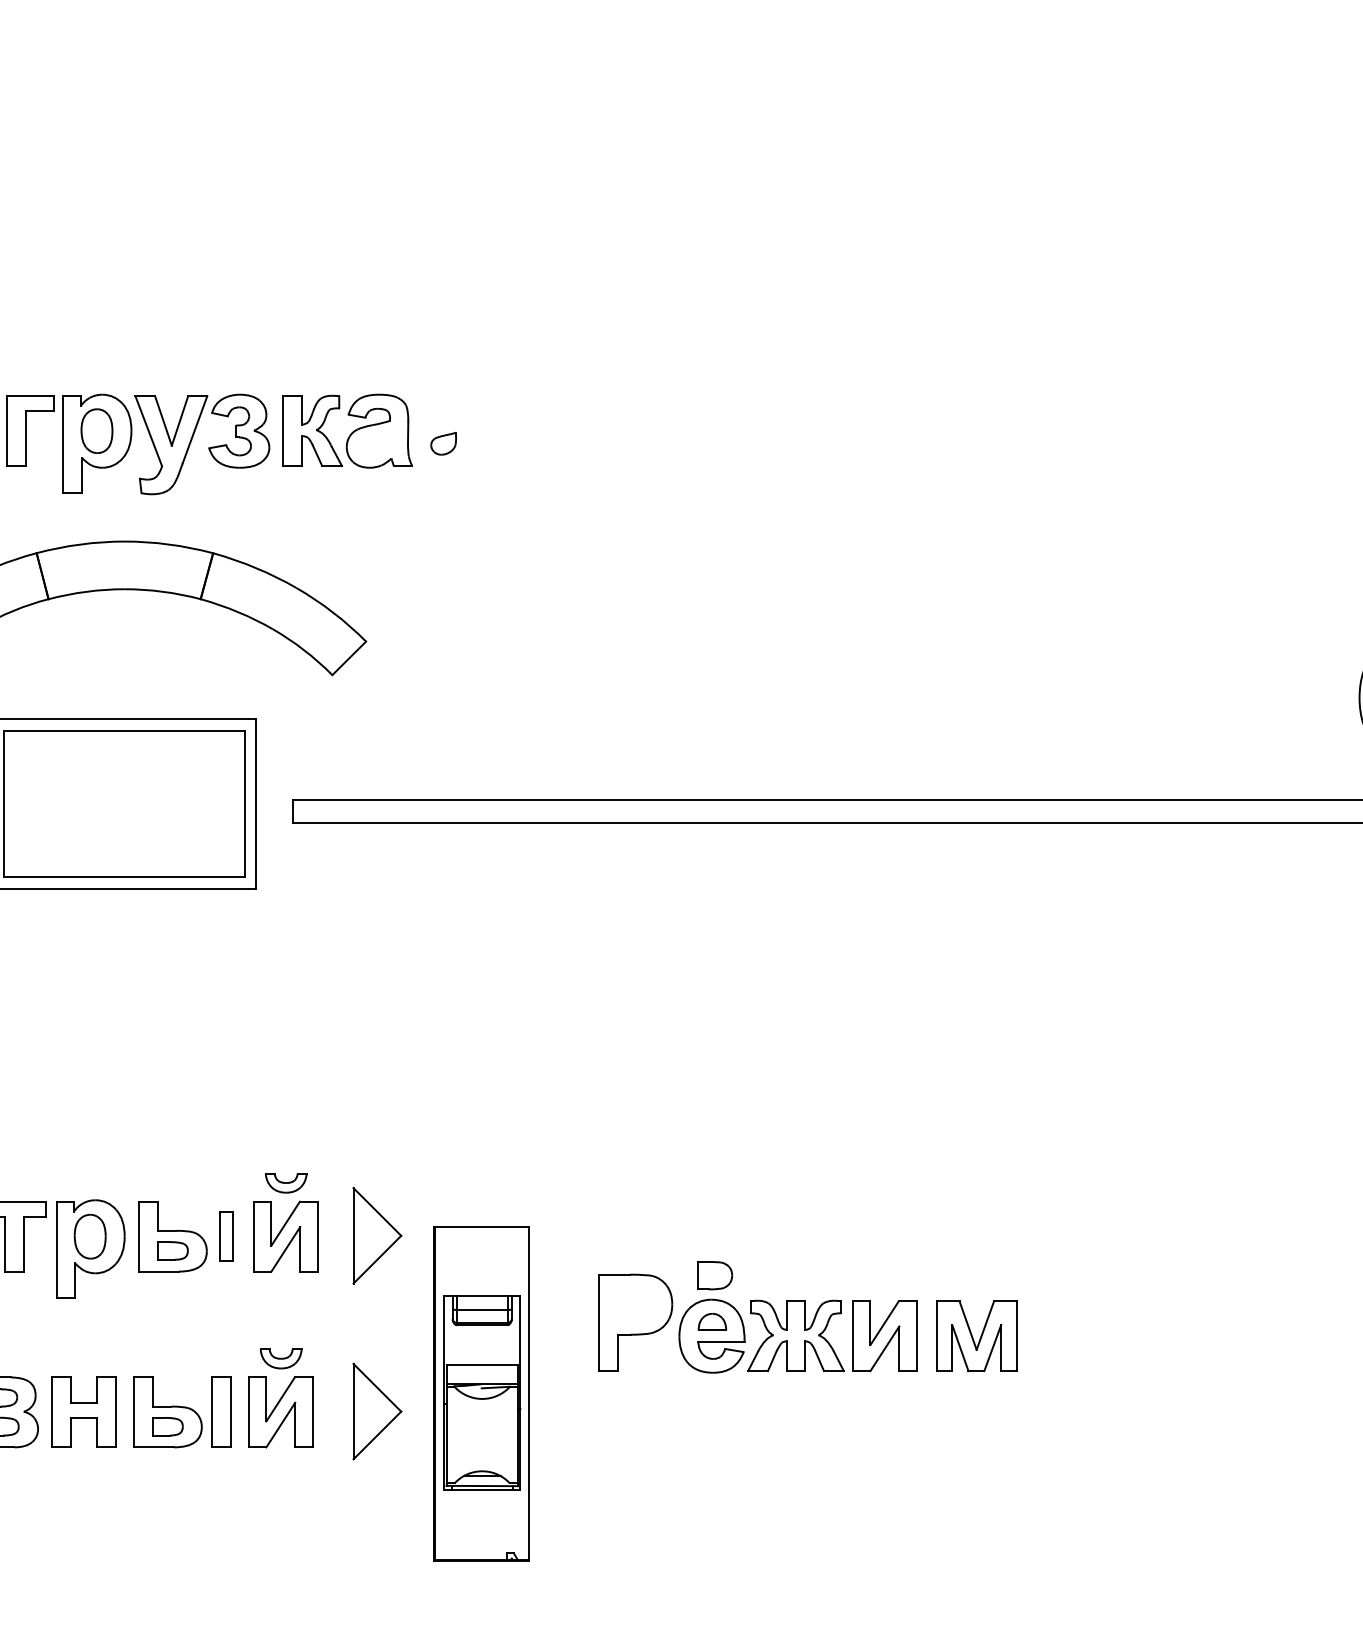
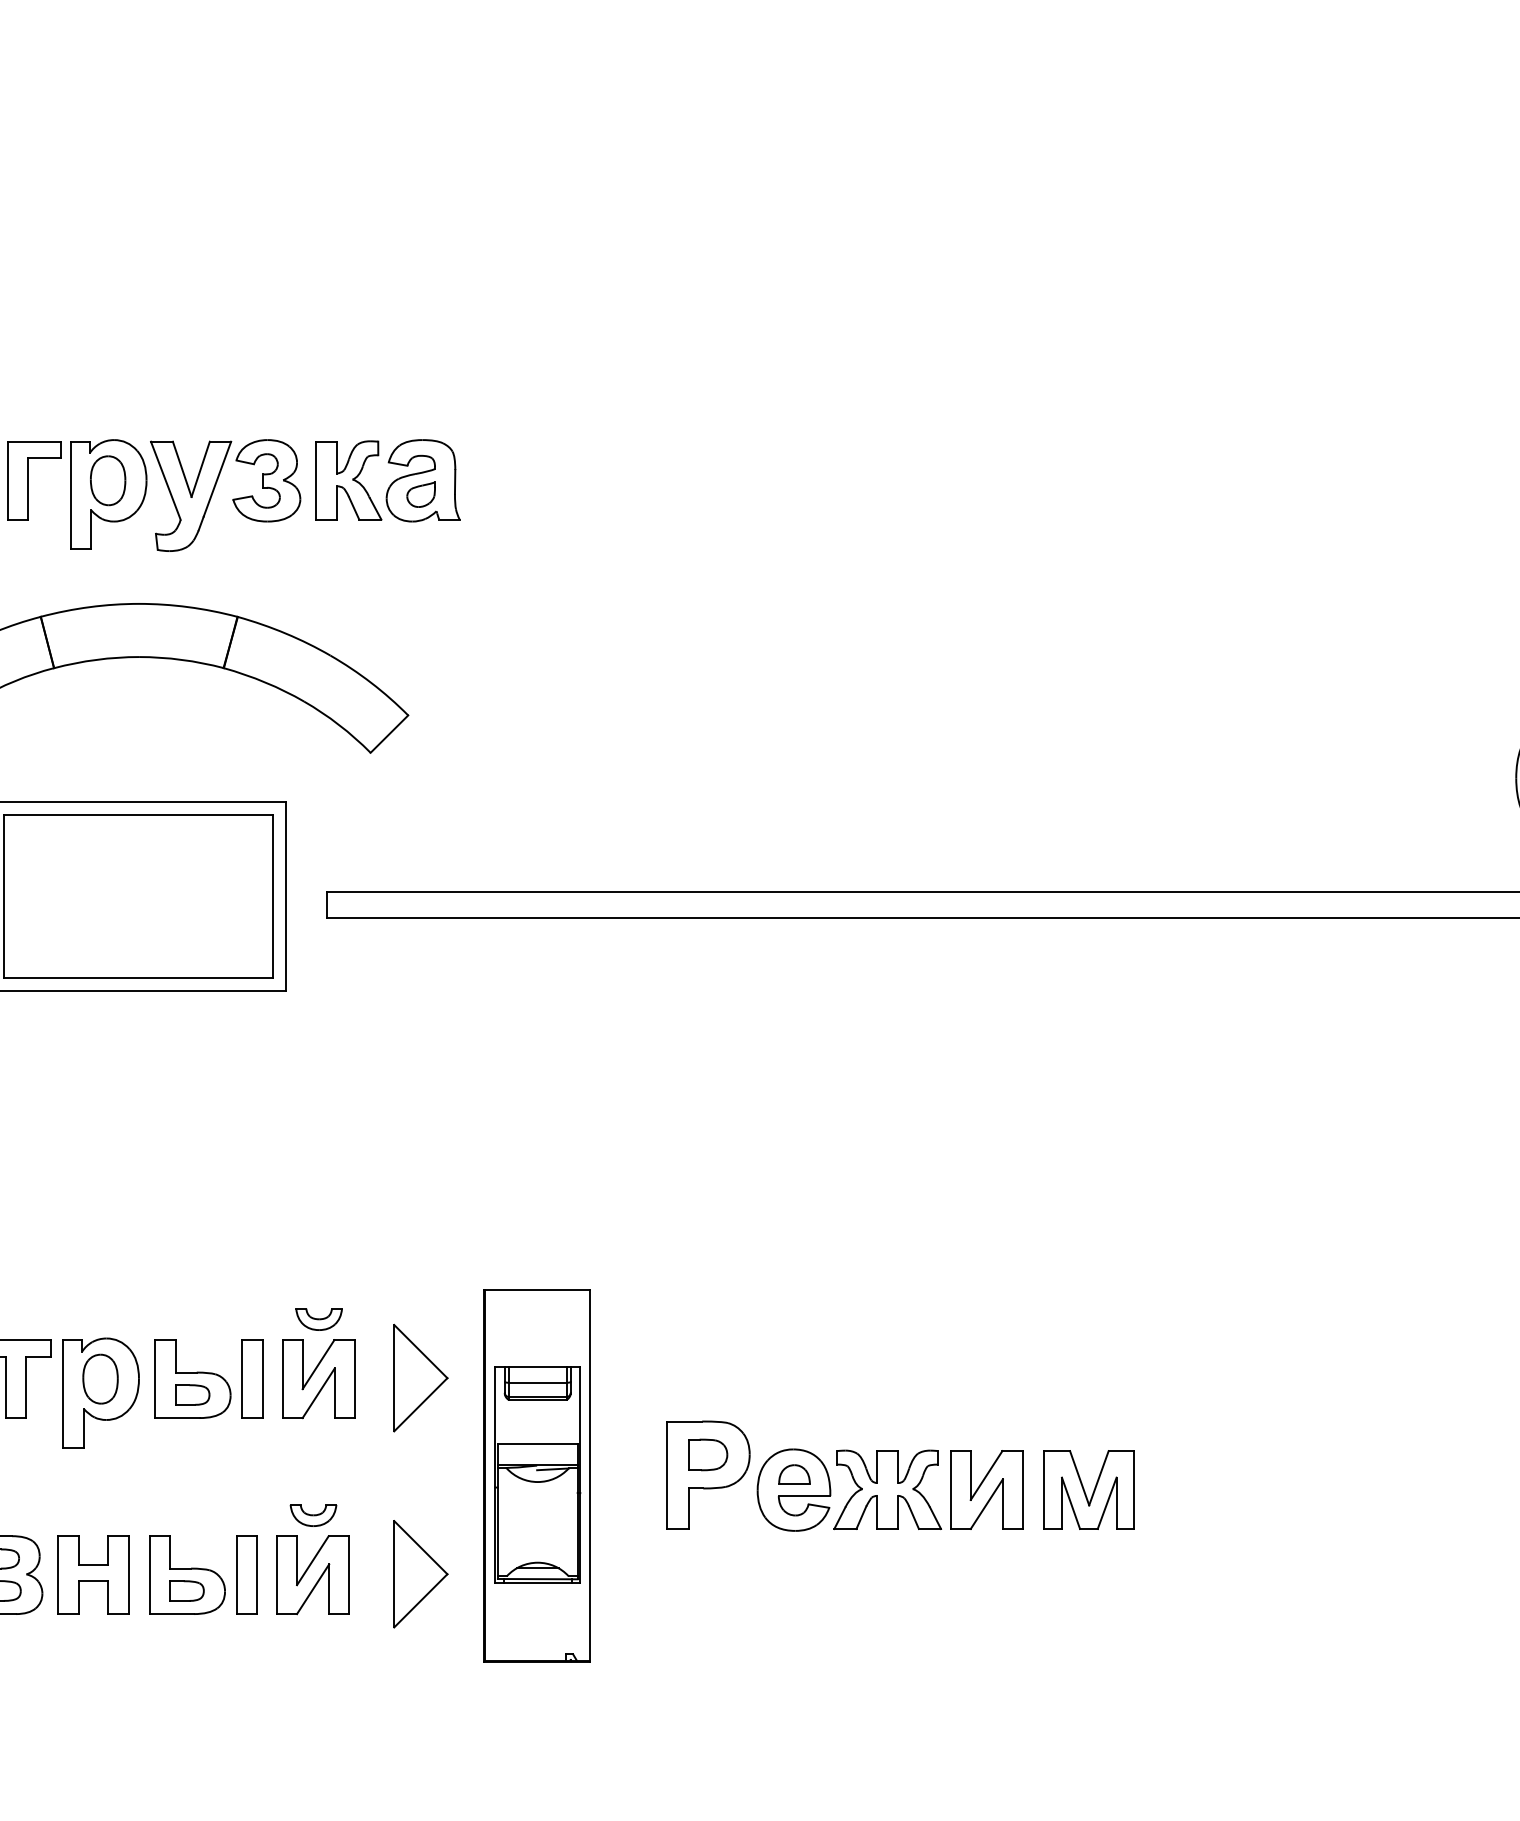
part: (443, 443) -> (420, 494), moved
part: (226, 1236) -> (252, 1378), size x1.43
part: (715, 1275) -> (708, 1454), moved
part: (481, 1393) -> (536, 1475), moved

